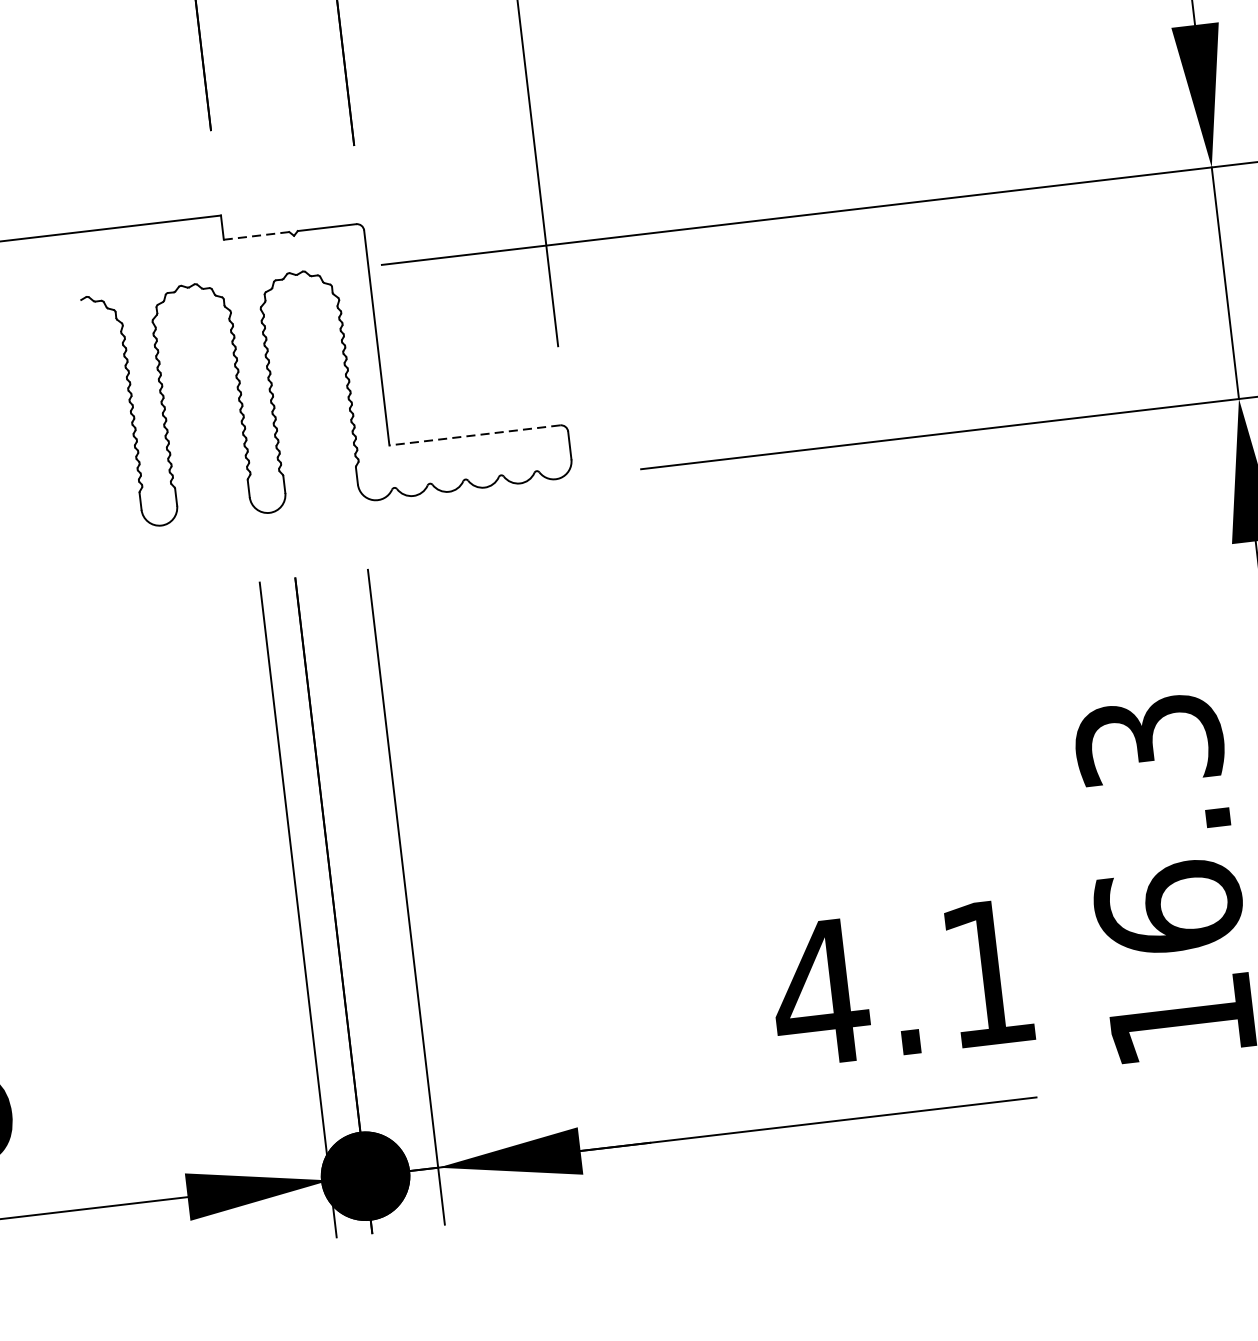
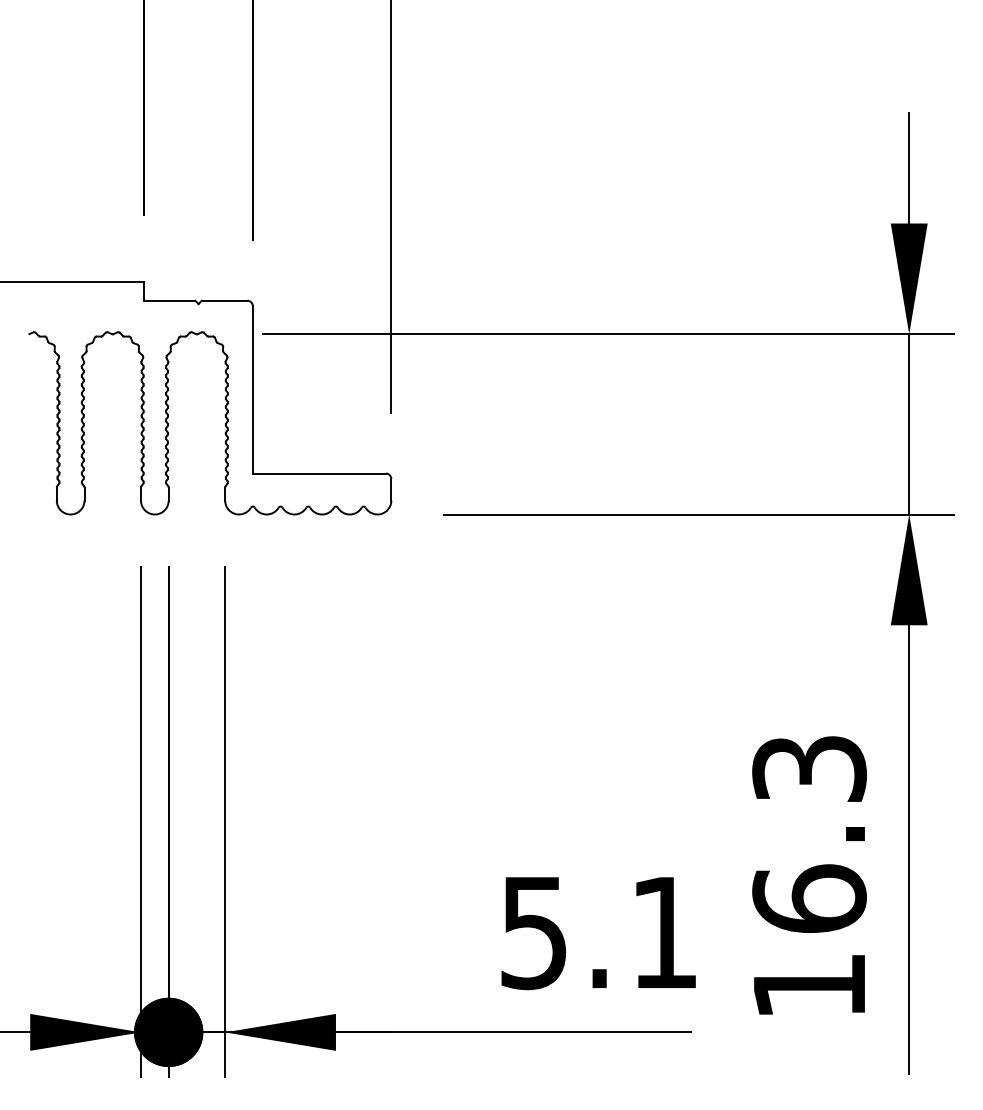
line: (256, 235) -> (169, 300), dashed -> solid
line: (473, 435) -> (318, 473), dashed -> solid
text: (819, 994) -> (533, 933), 4.1 -> 5.1

